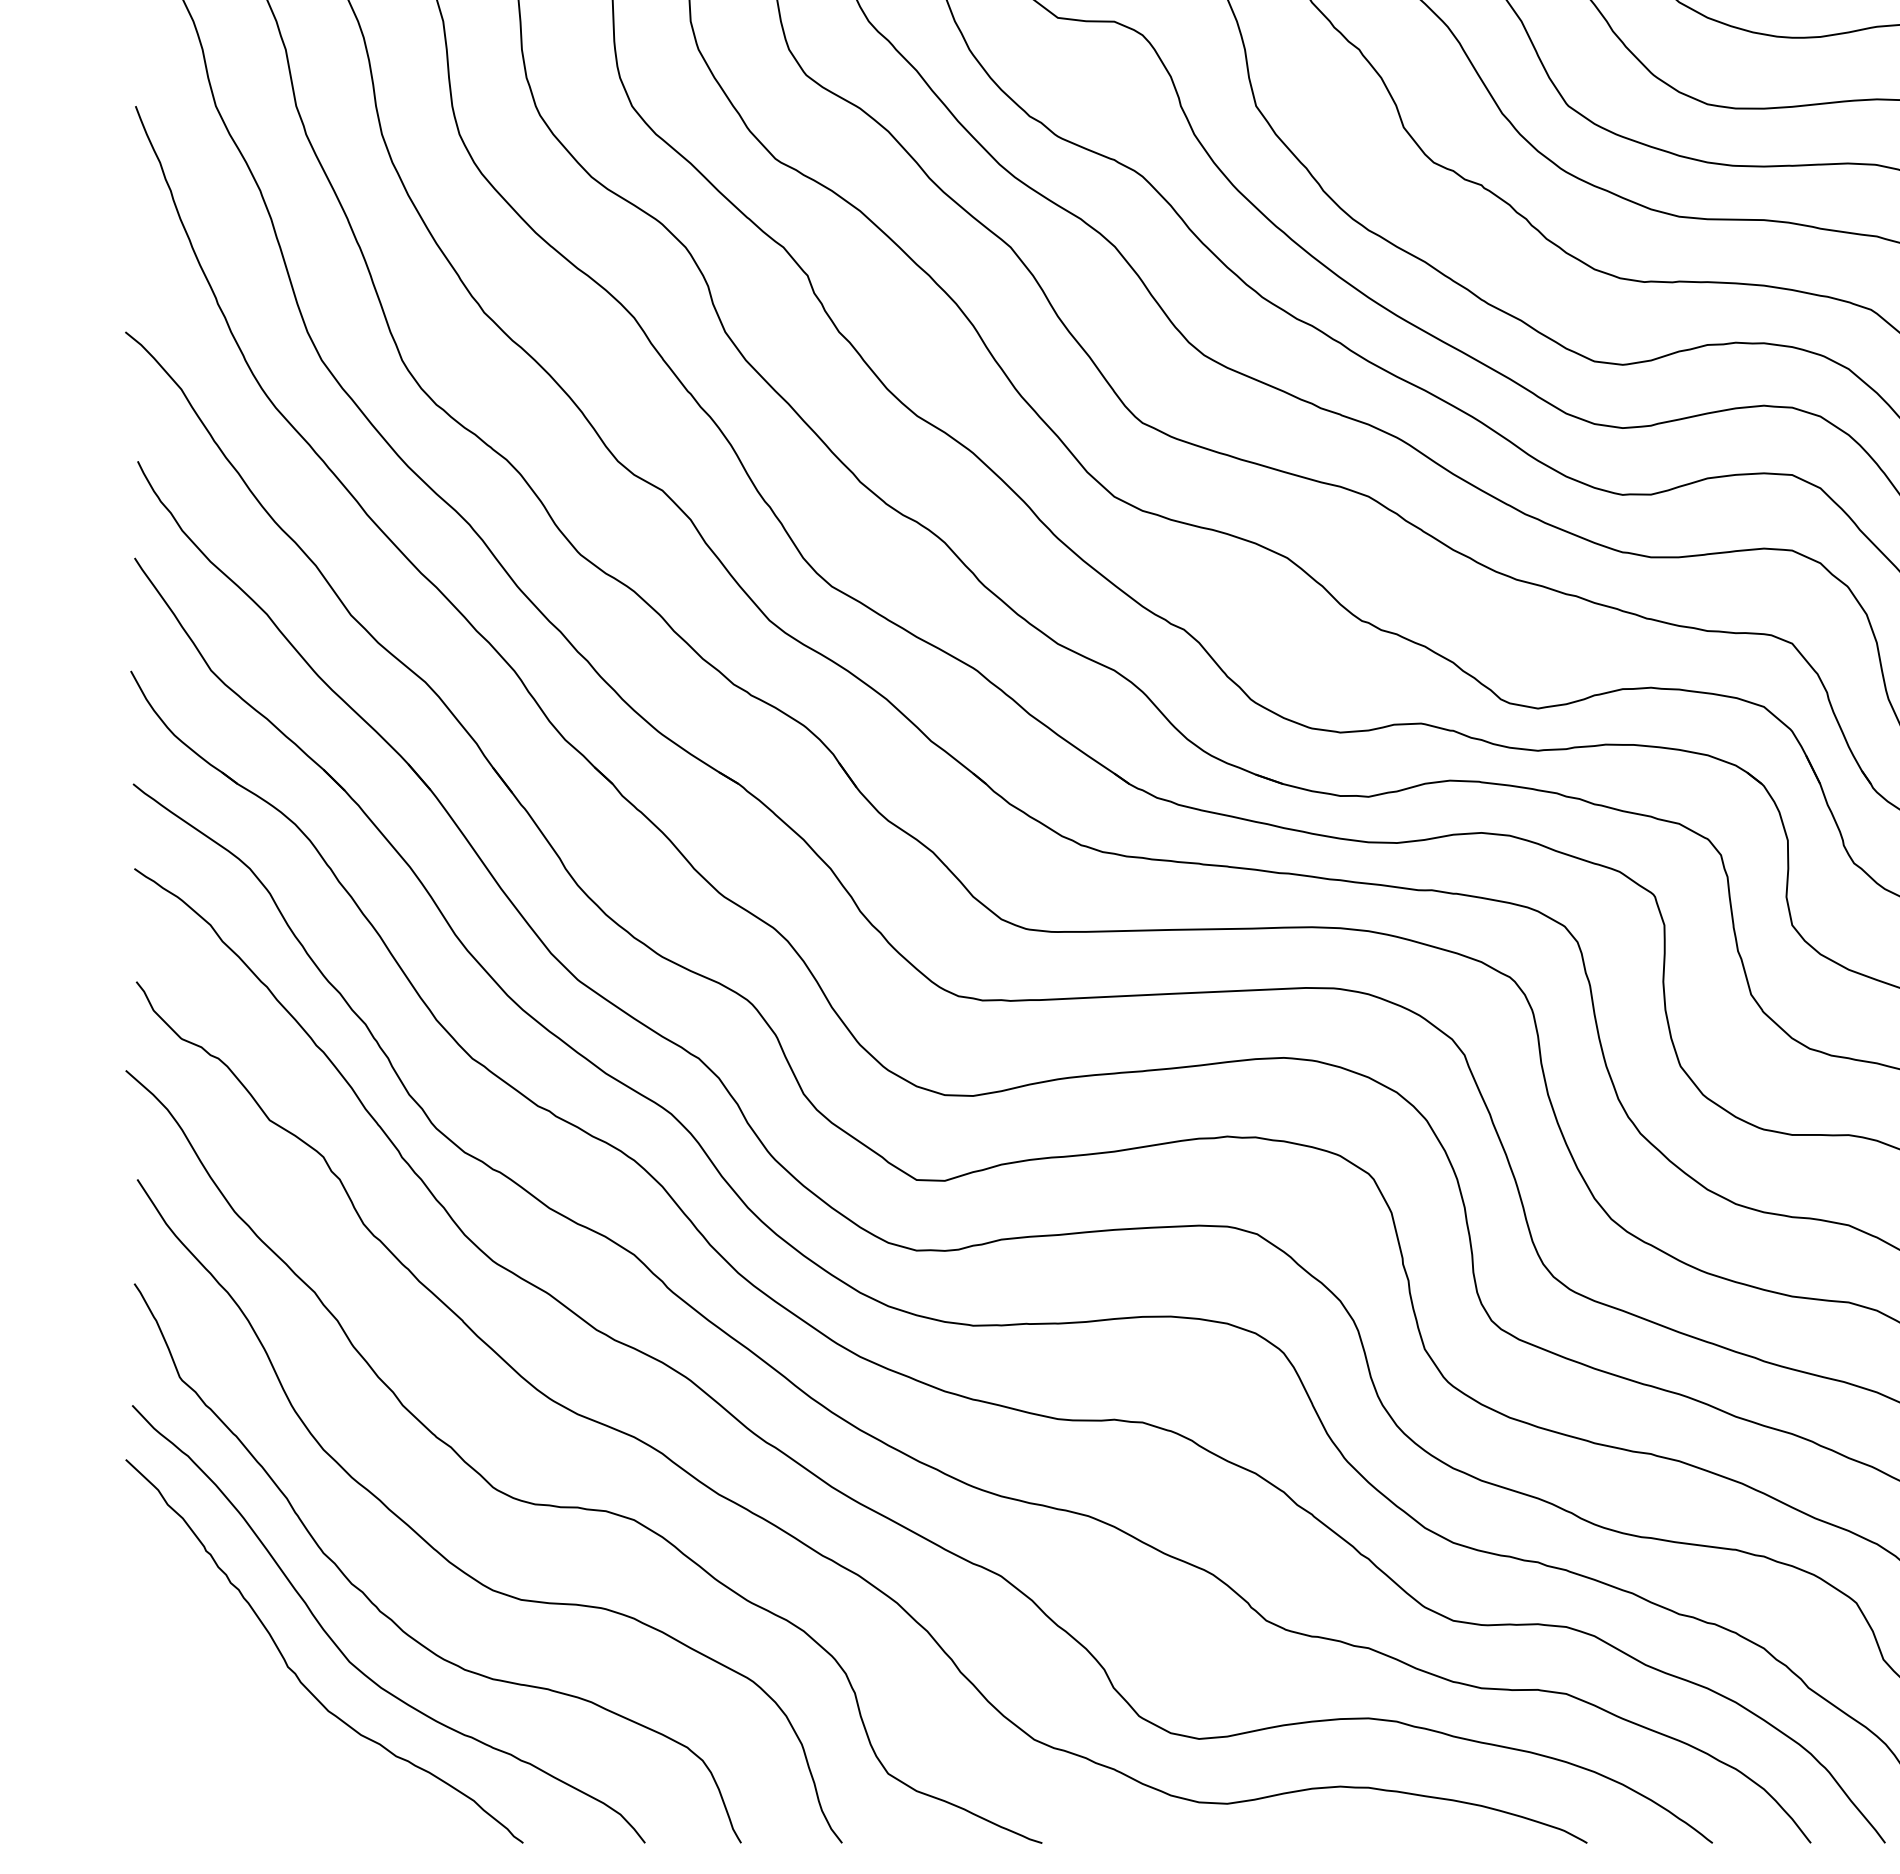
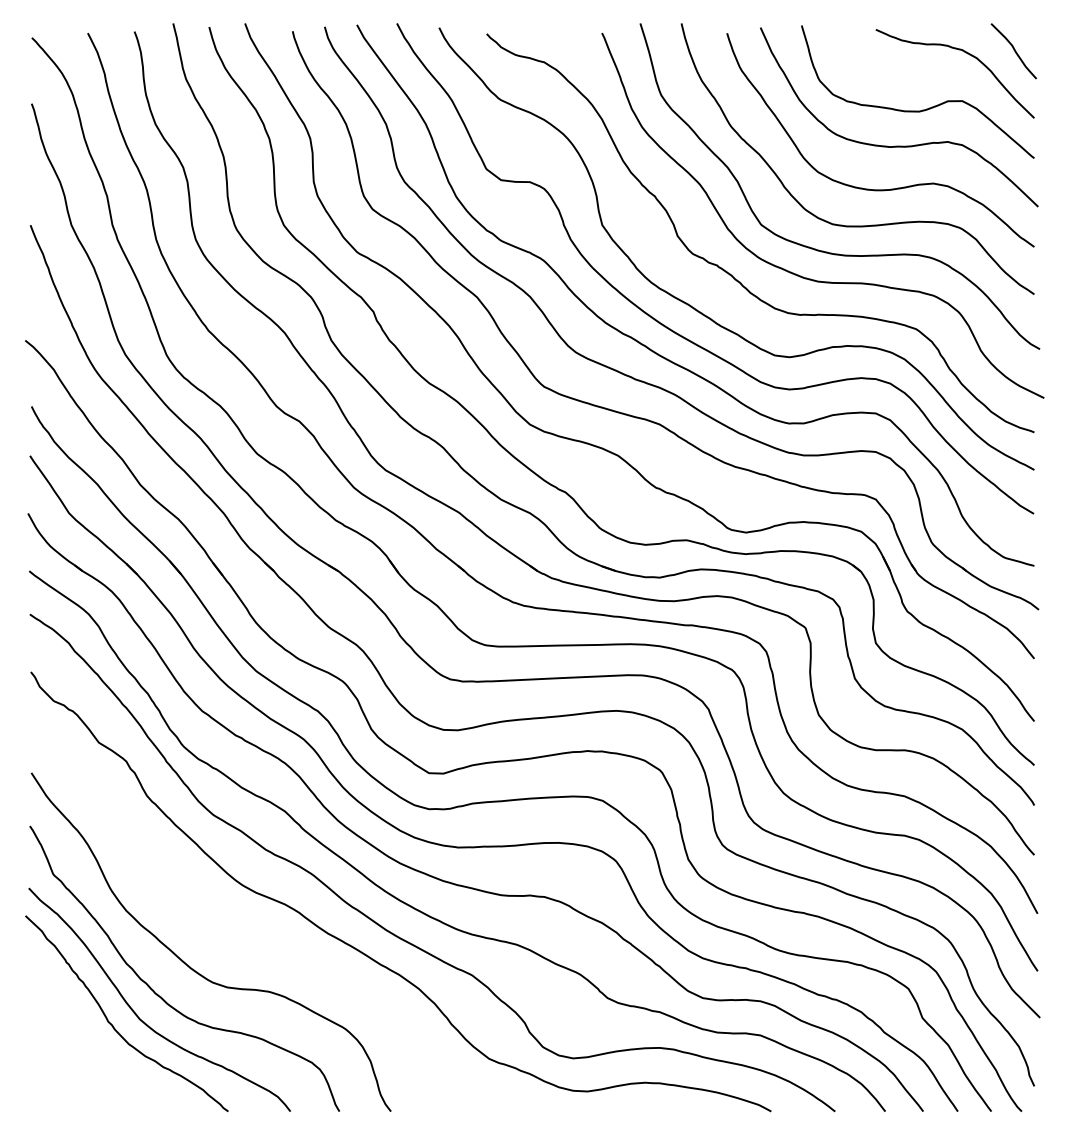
curve: (582, 1505) -> (258, 939), removed

